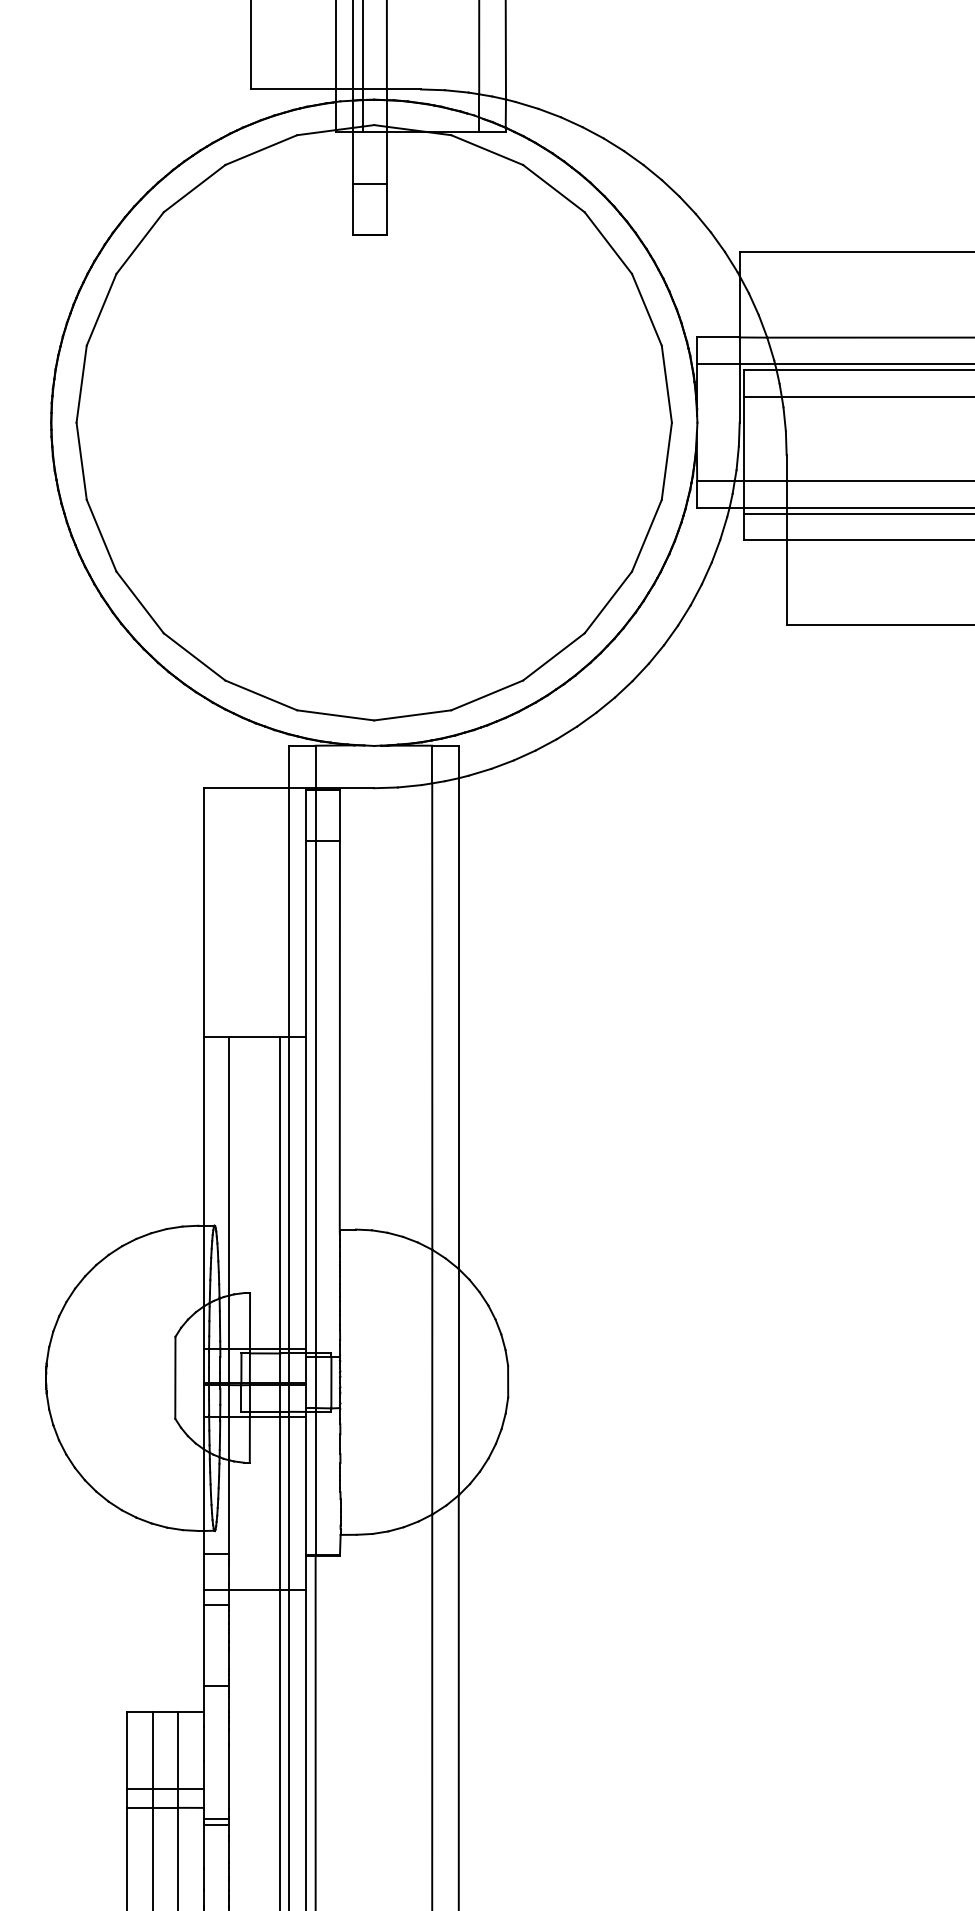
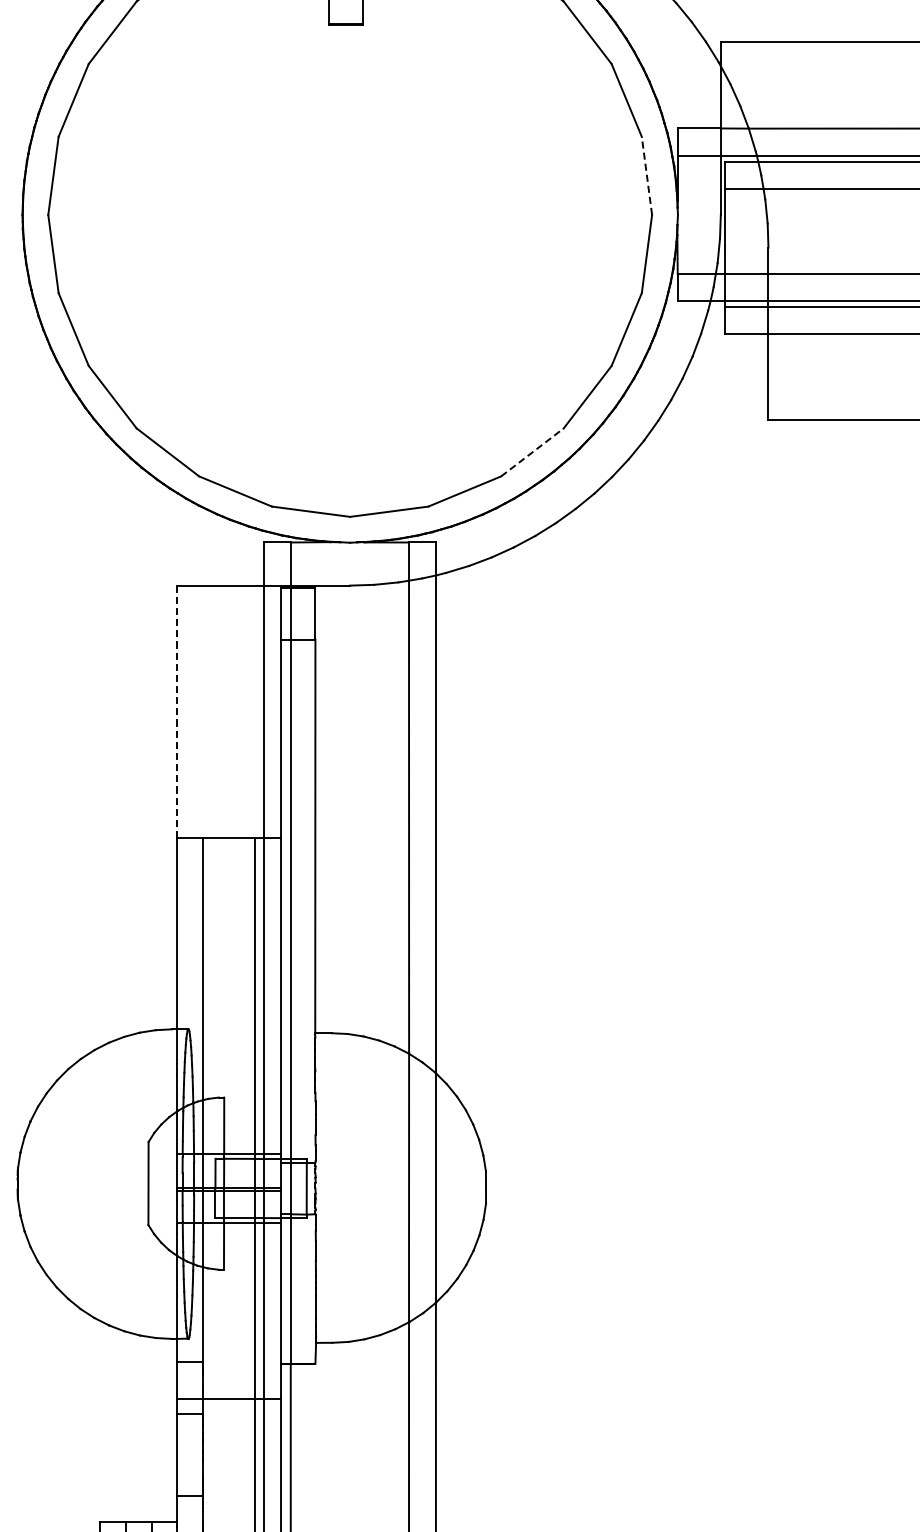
line: (666, 384) -> (646, 176), solid -> dashed
line: (553, 656) -> (531, 452), solid -> dashed
line: (203, 913) -> (177, 712), solid -> dashed

